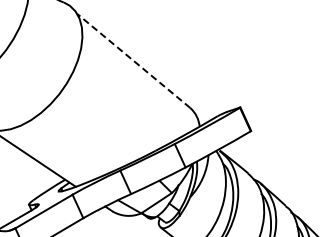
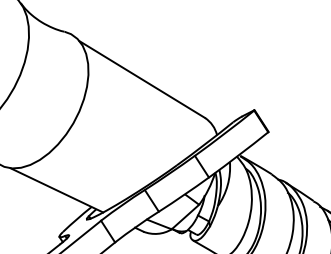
line: (133, 60) -> (142, 79), dashed -> solid

